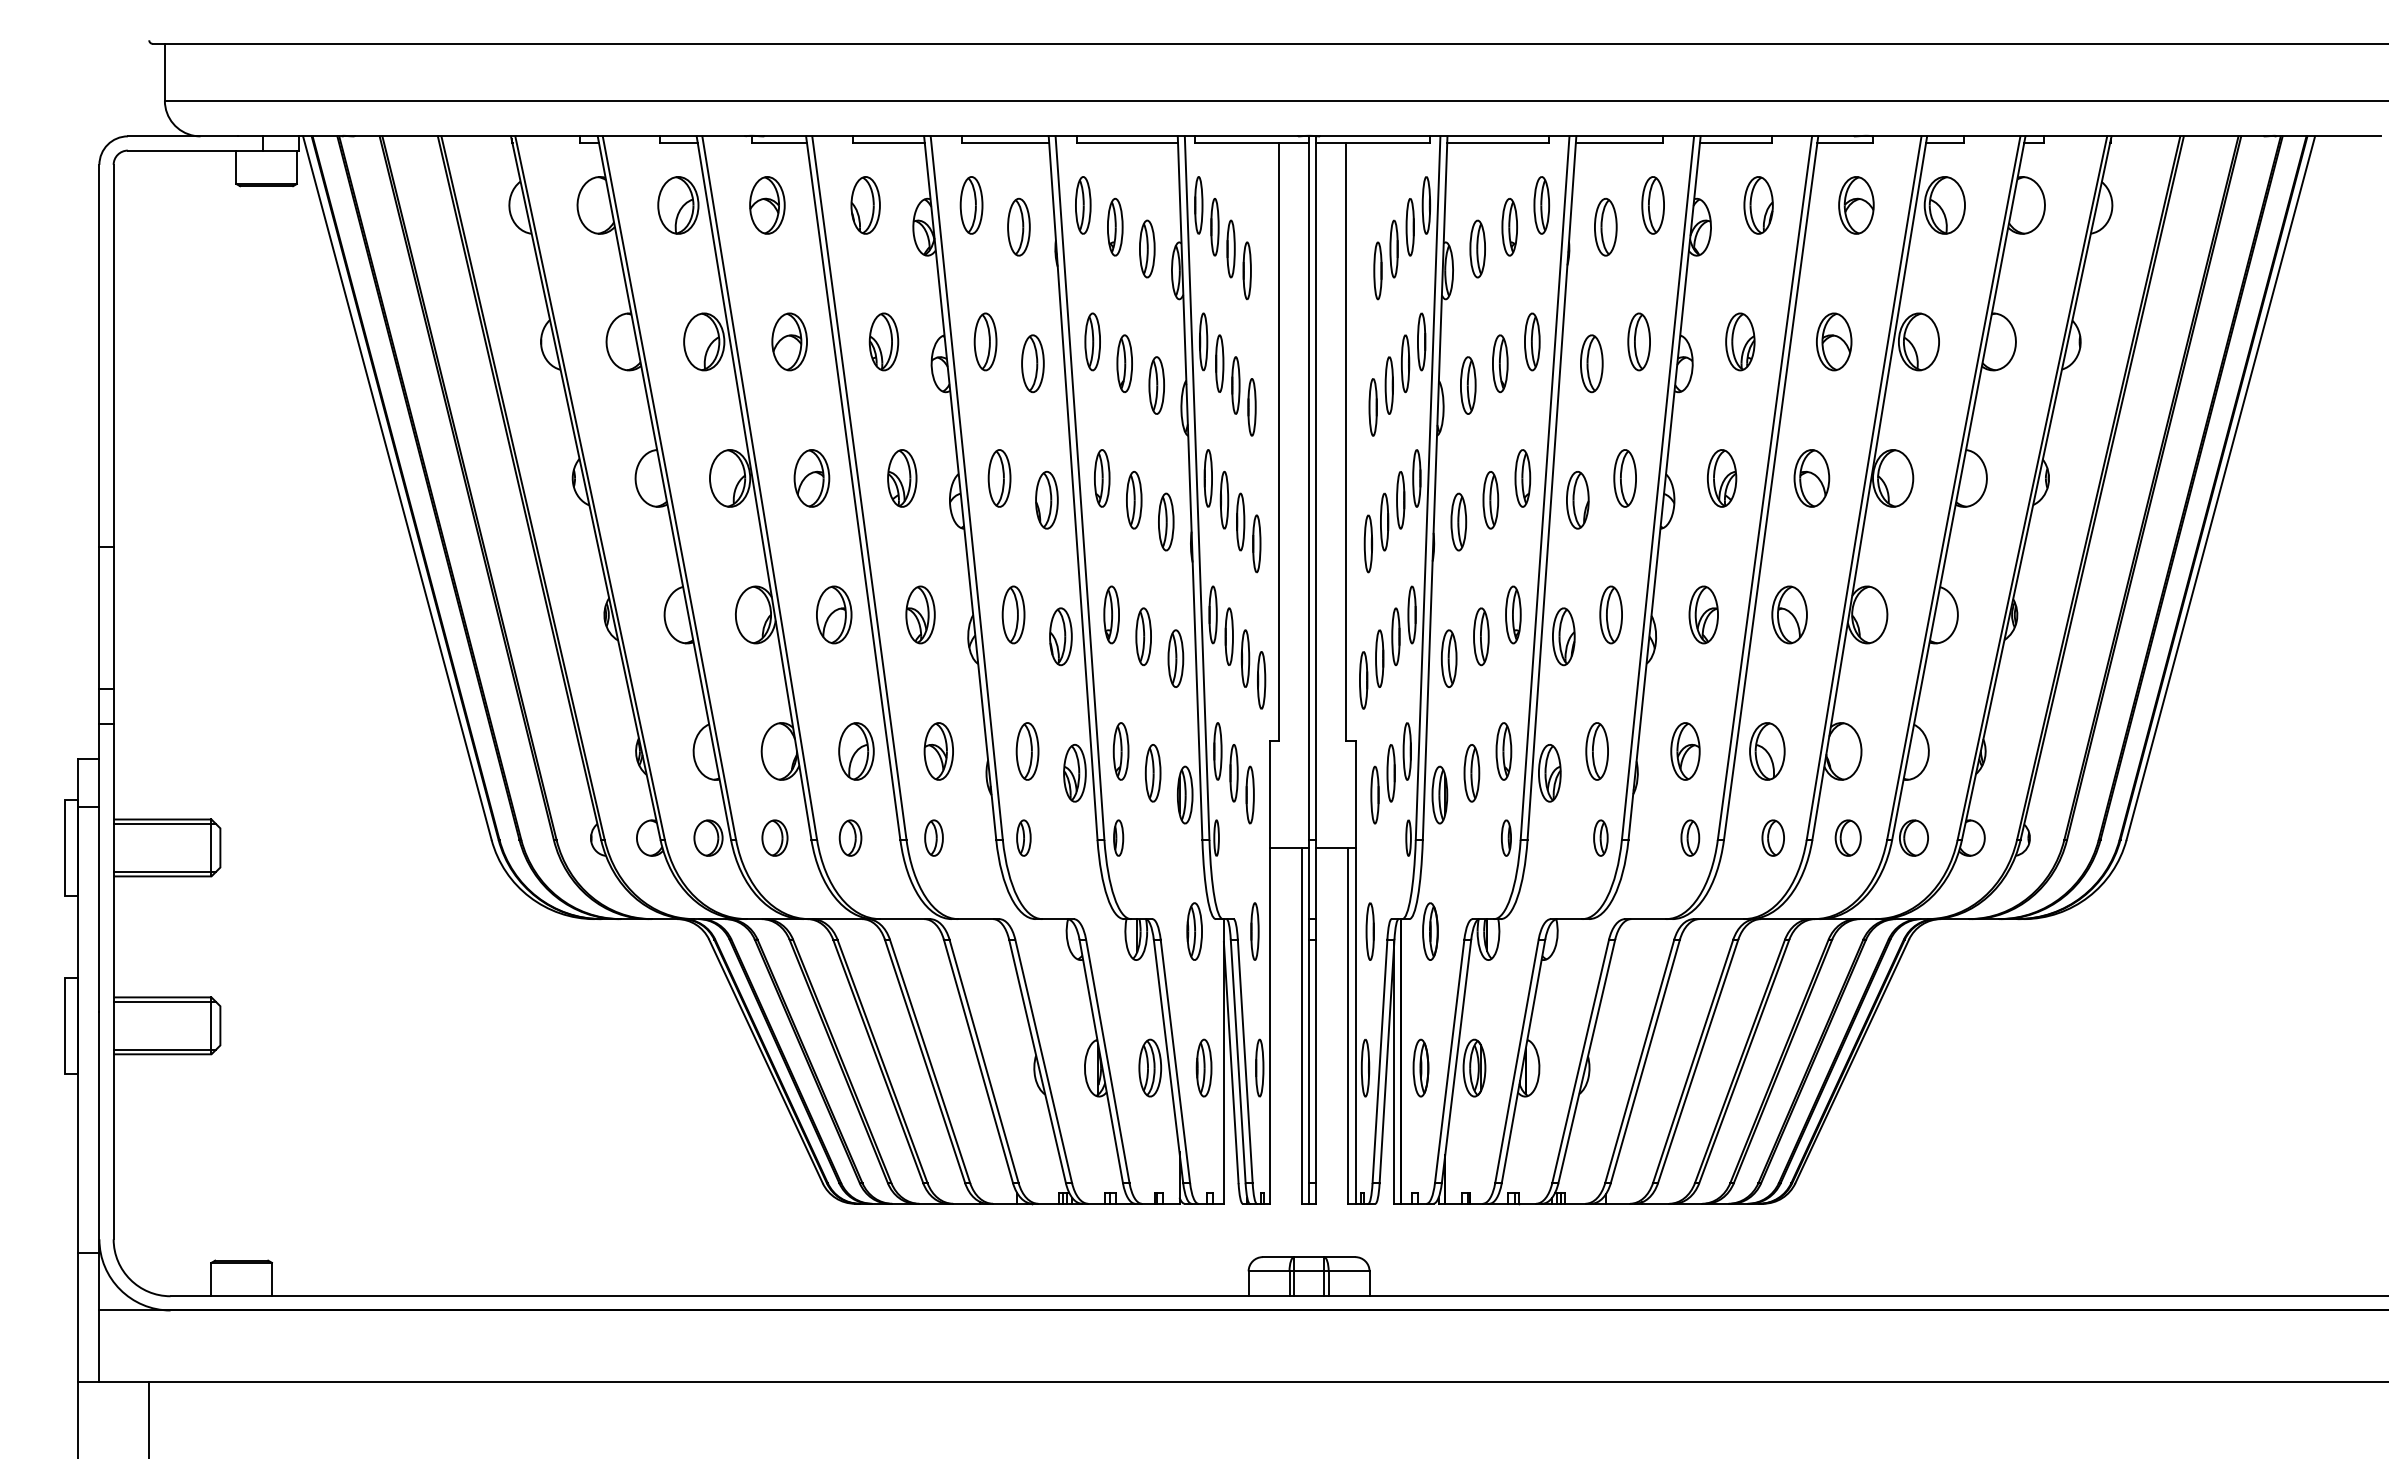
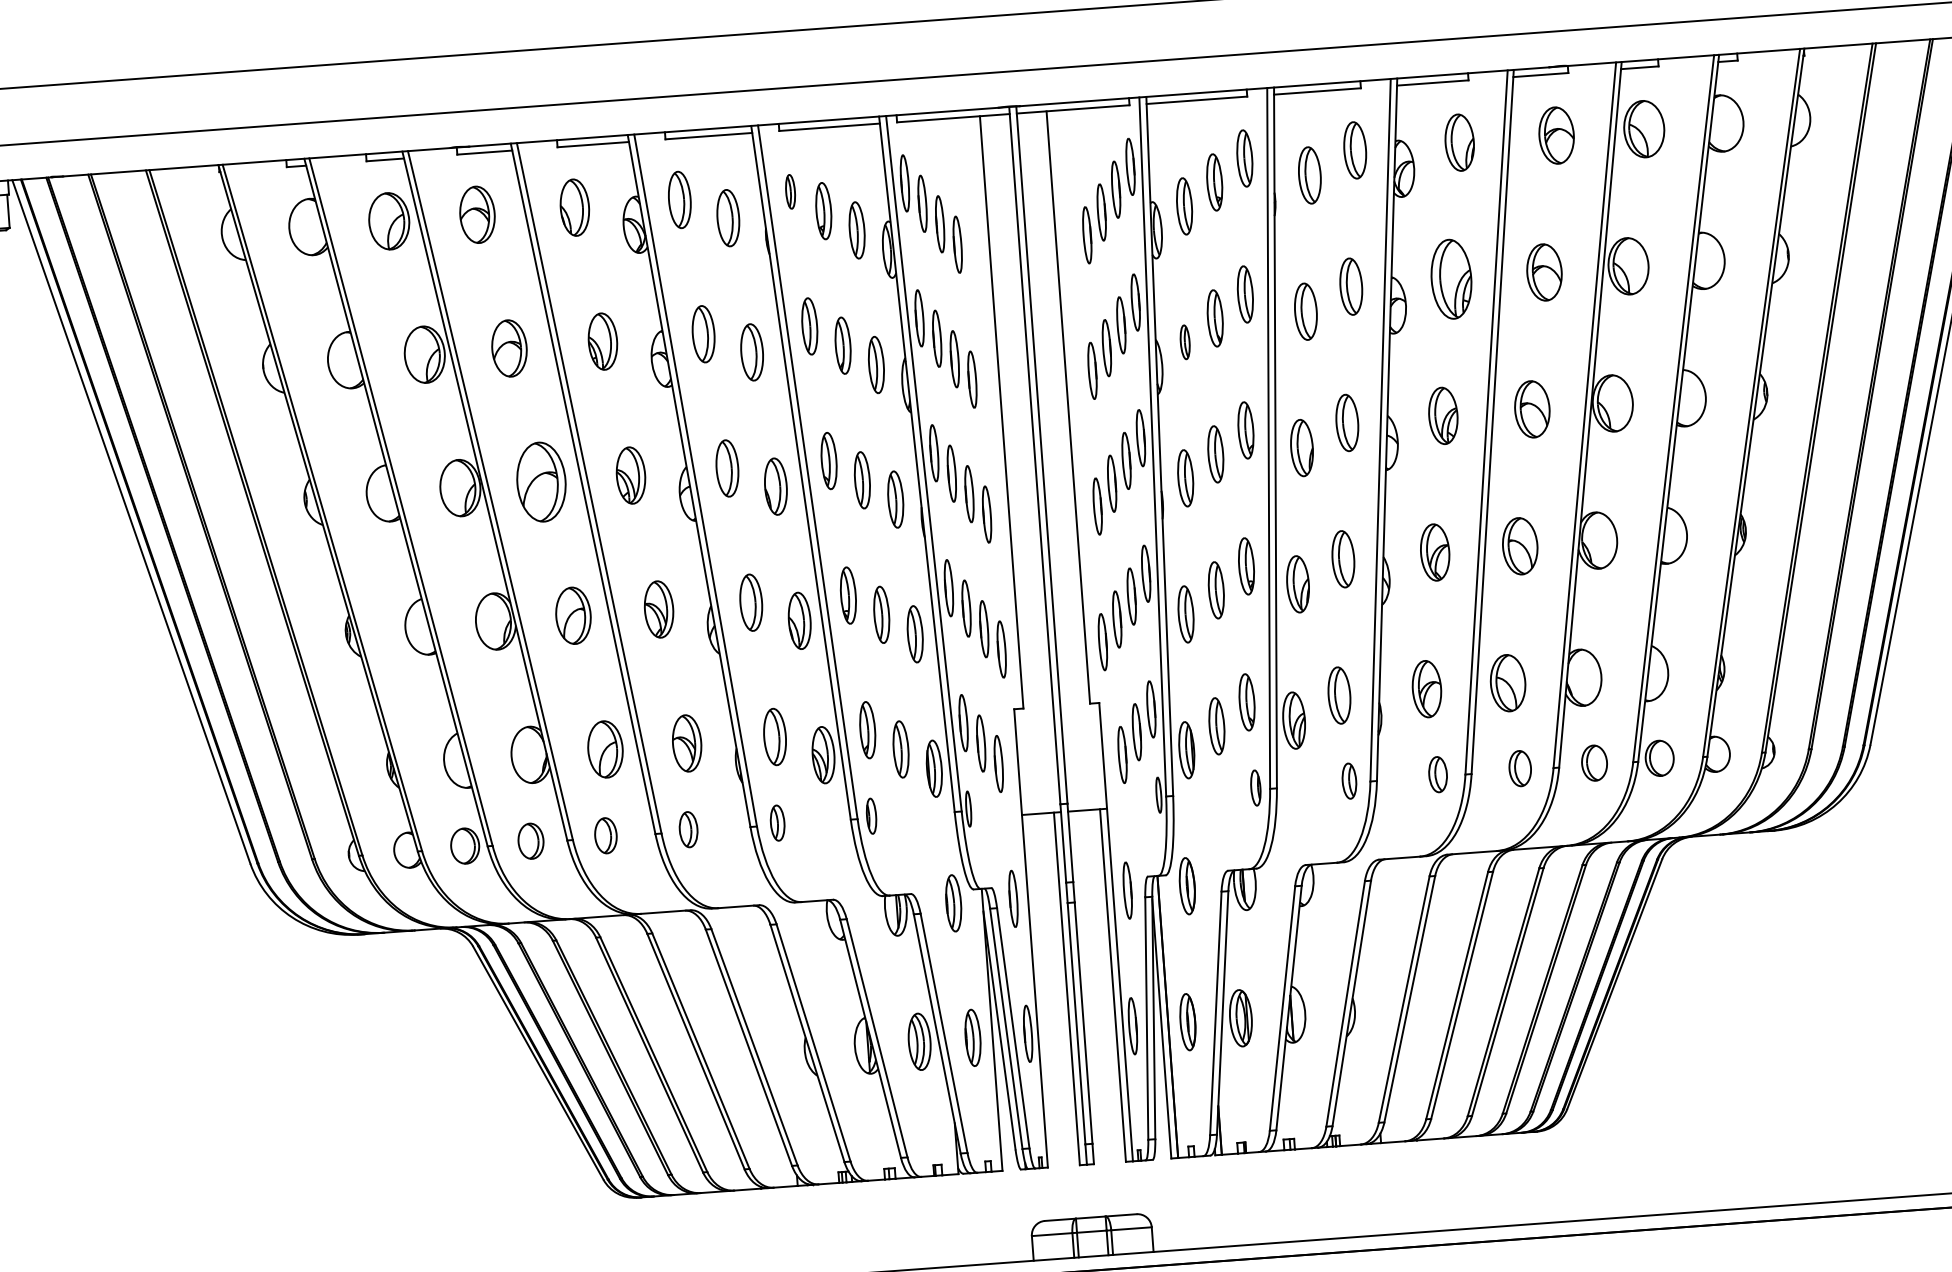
part: (1083, 205) -> (790, 191), size x0.6
part: (1740, 341) -> (1451, 278), size x1.4
part: (1468, 385) -> (1185, 342), size x0.6
part: (811, 478) -> (541, 482), size x1.4

